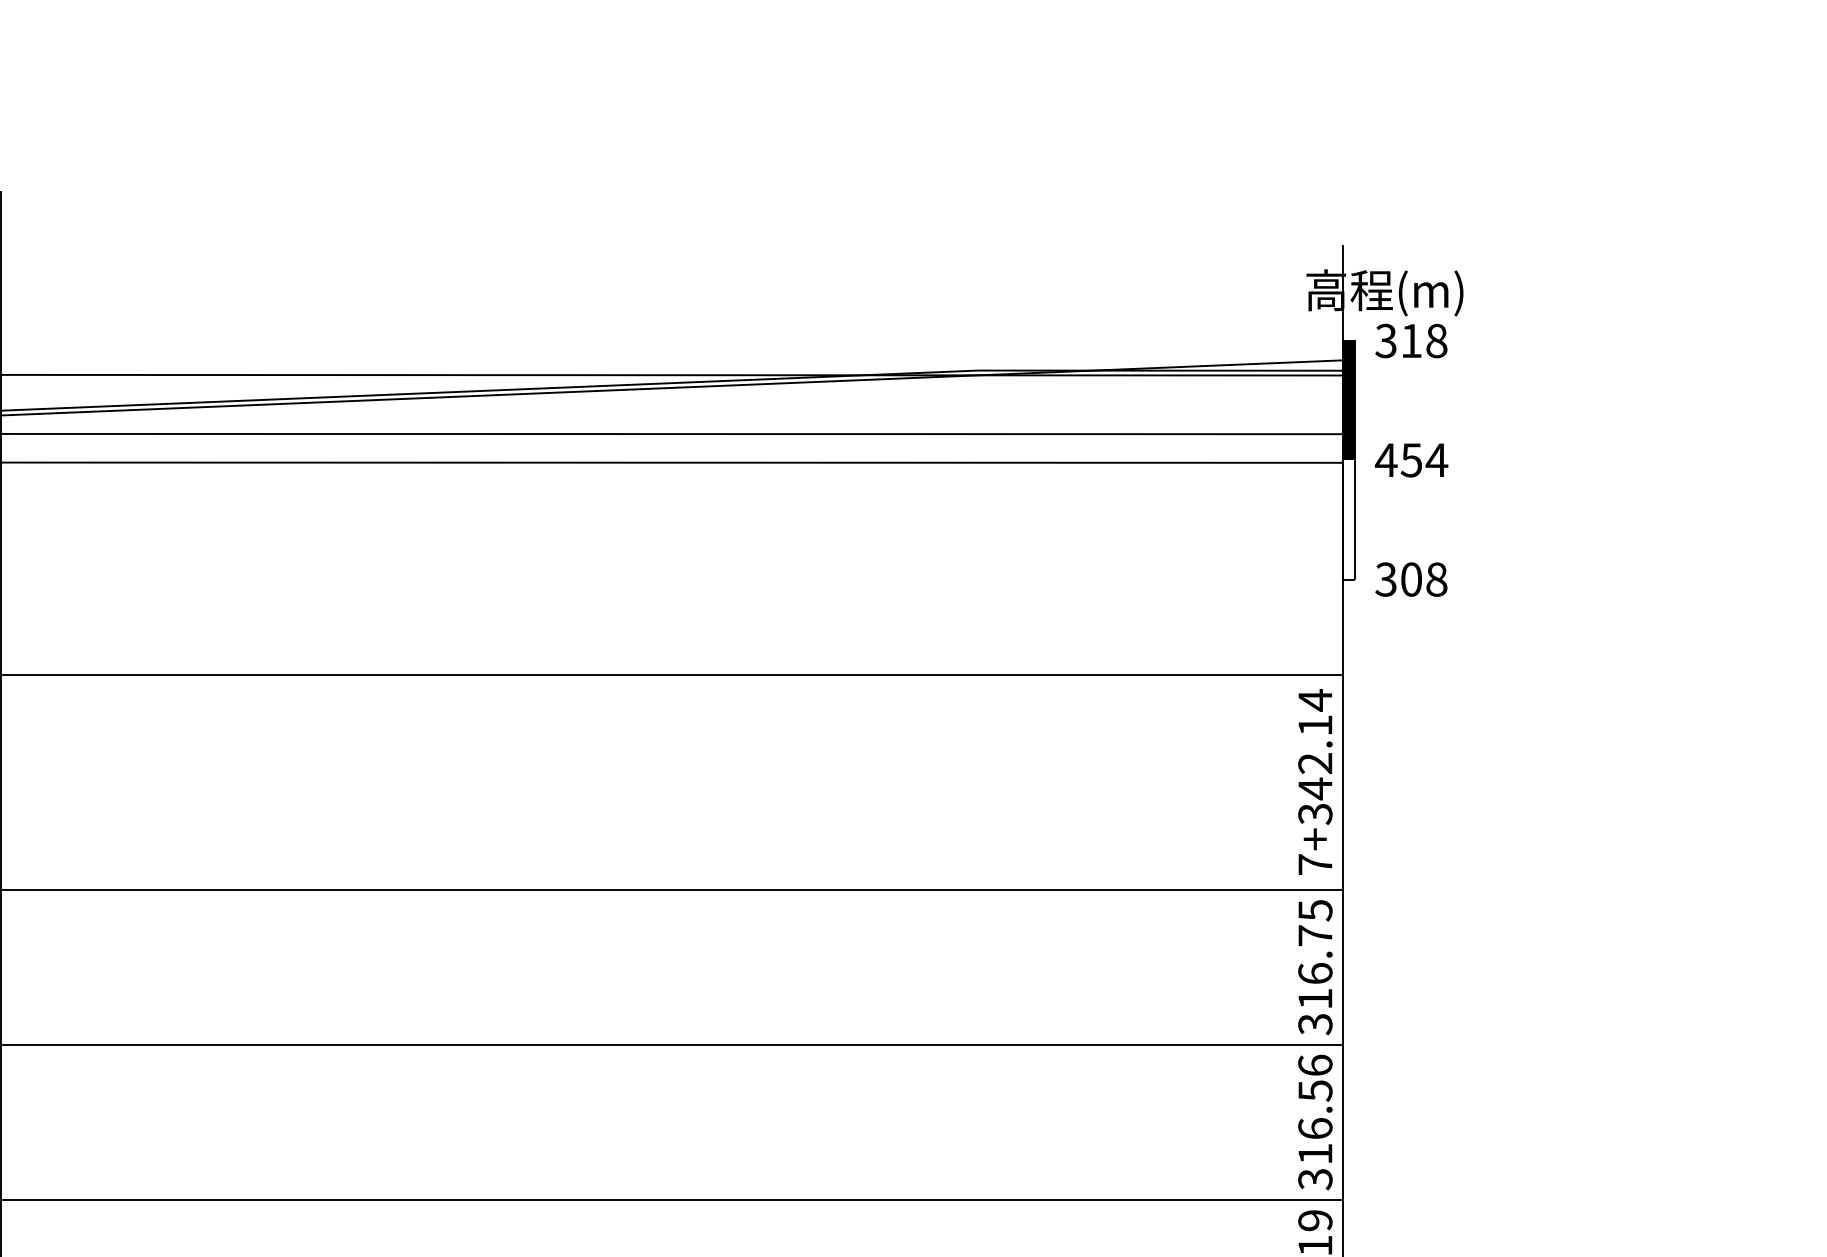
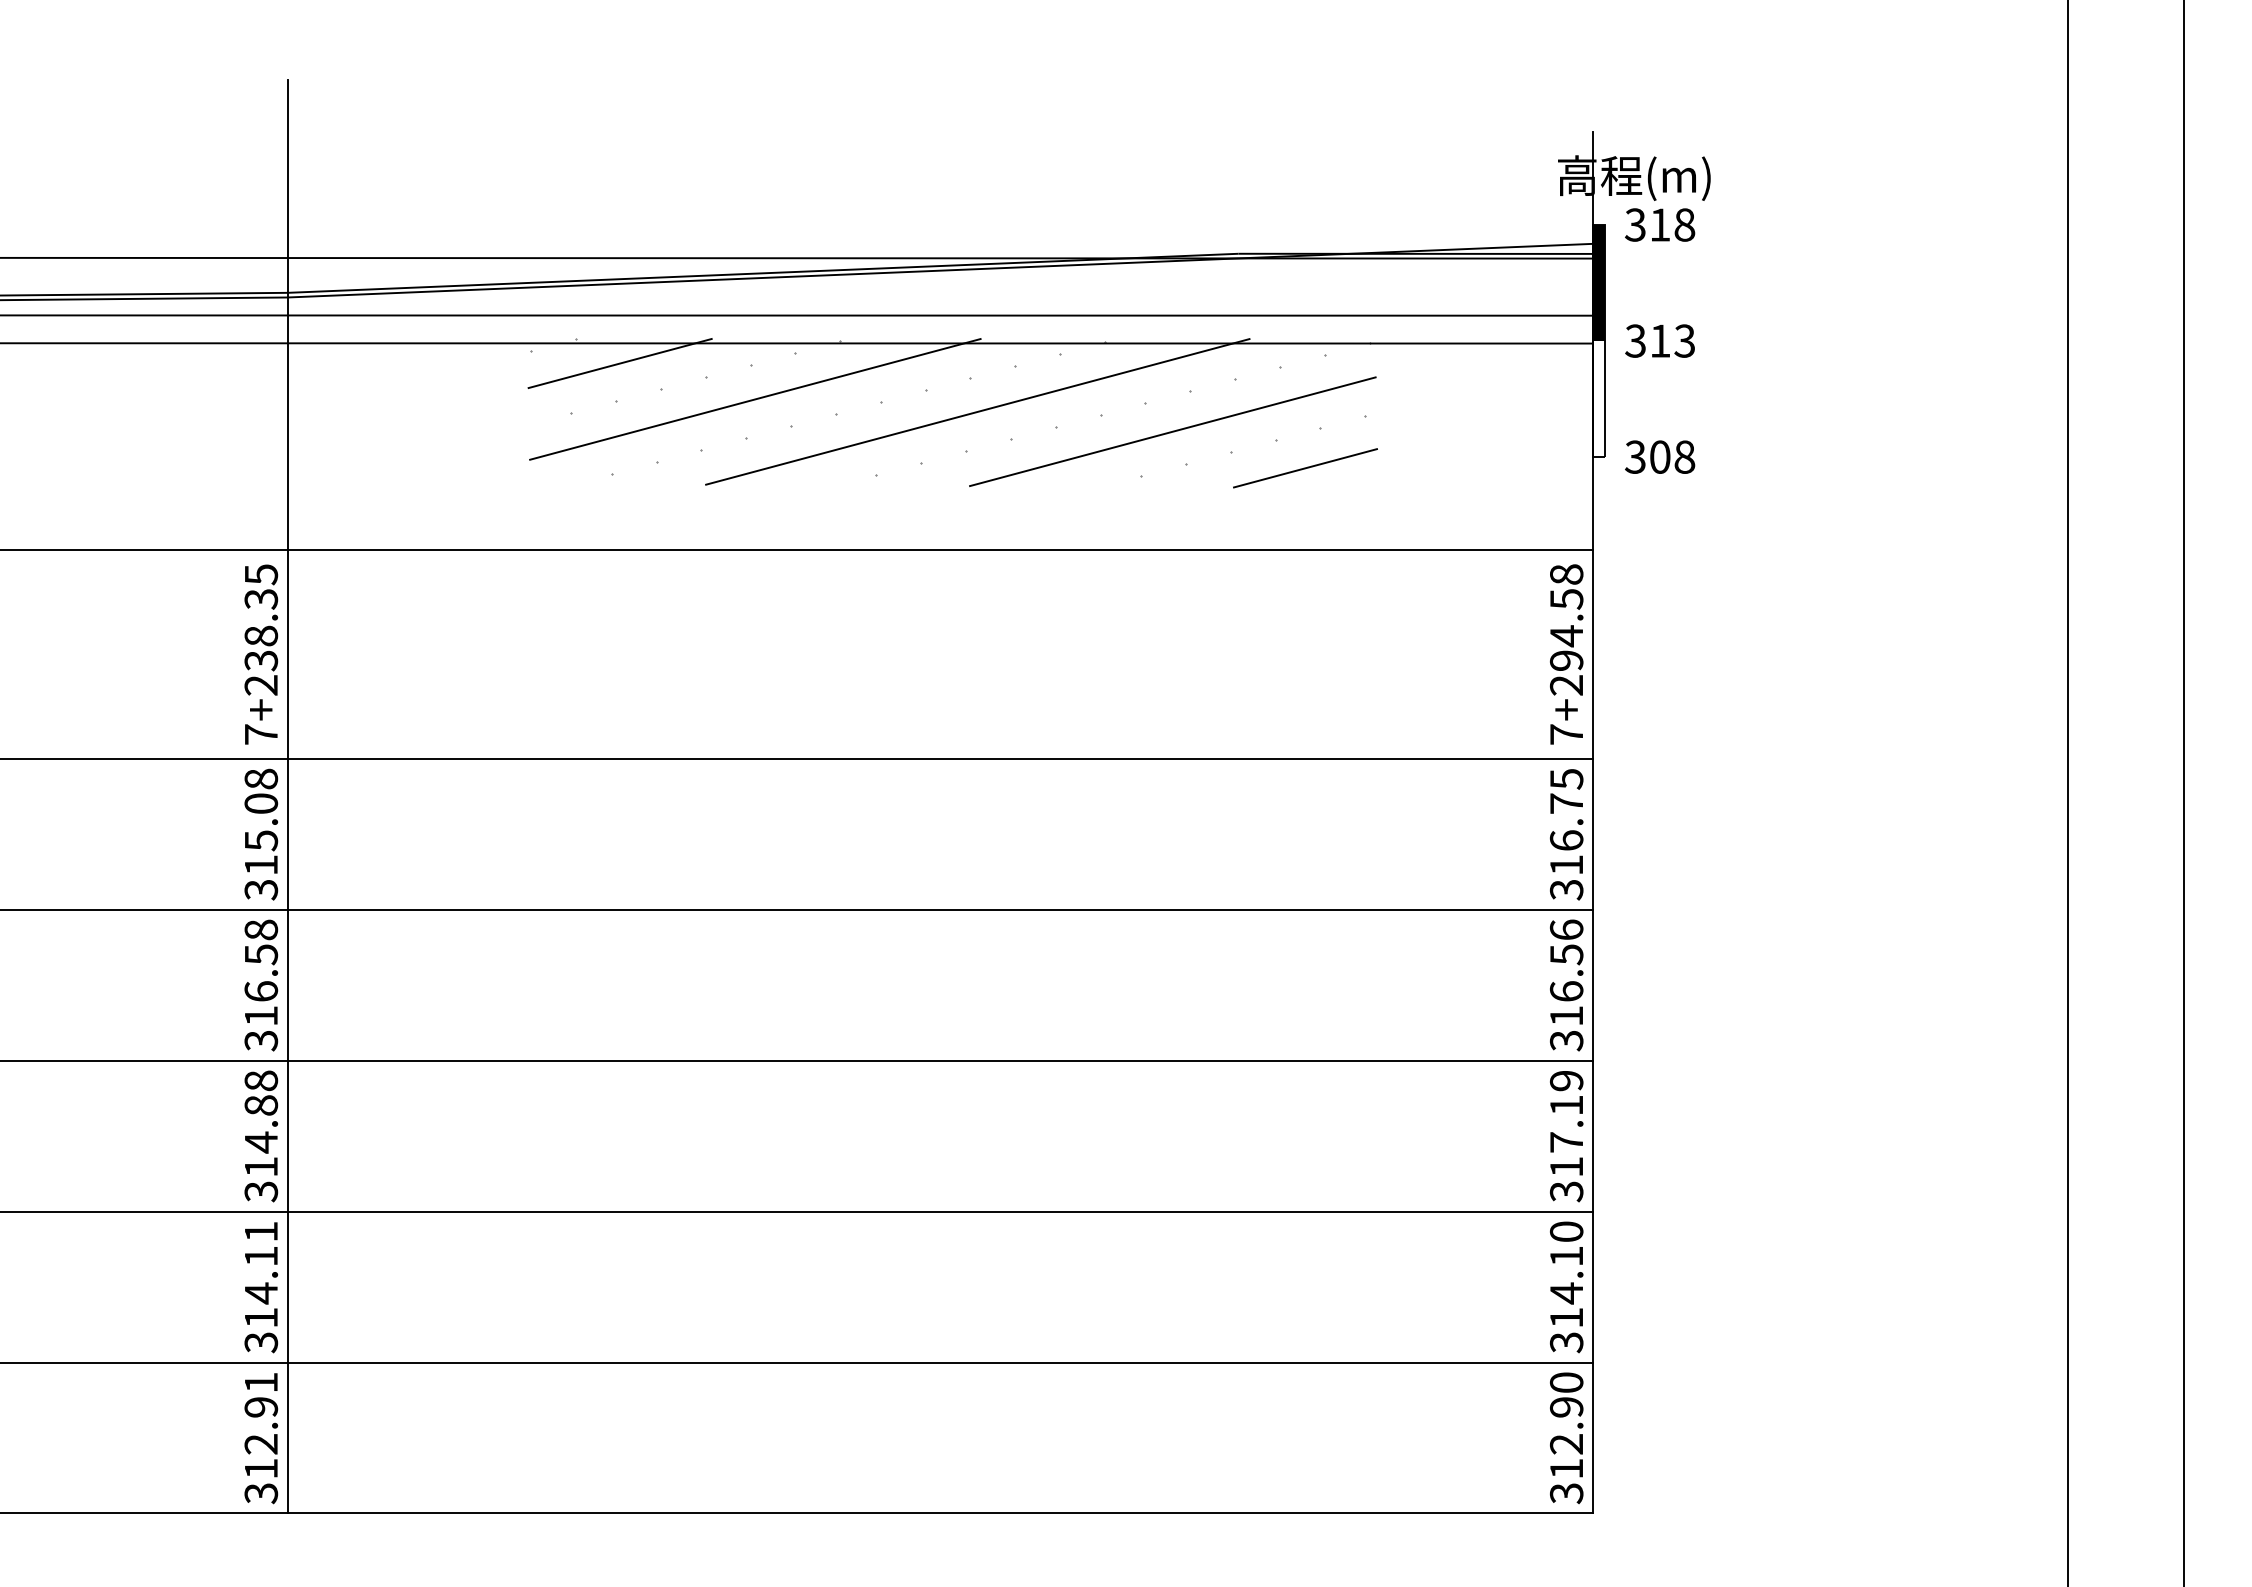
text: (1410, 459) -> (1659, 340), 454 -> 313
hatch: (684, 533) -> (952, 412), added
text: (1315, 756) -> (1566, 629), 7+342.14 -> 7+294.58

